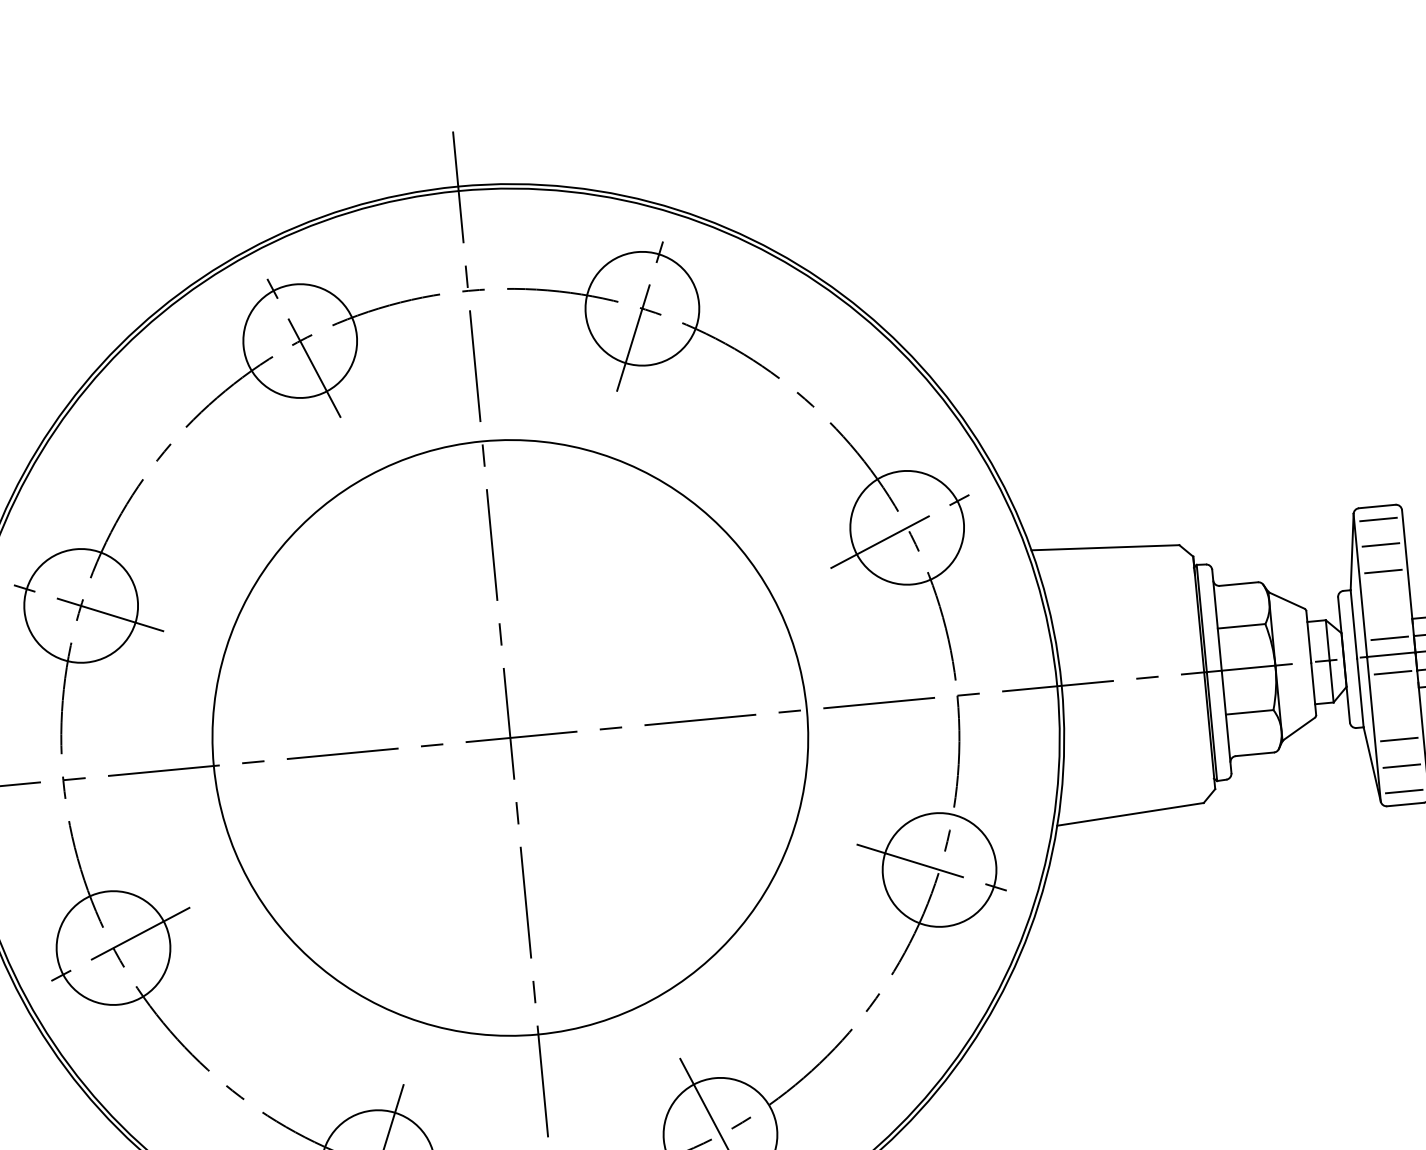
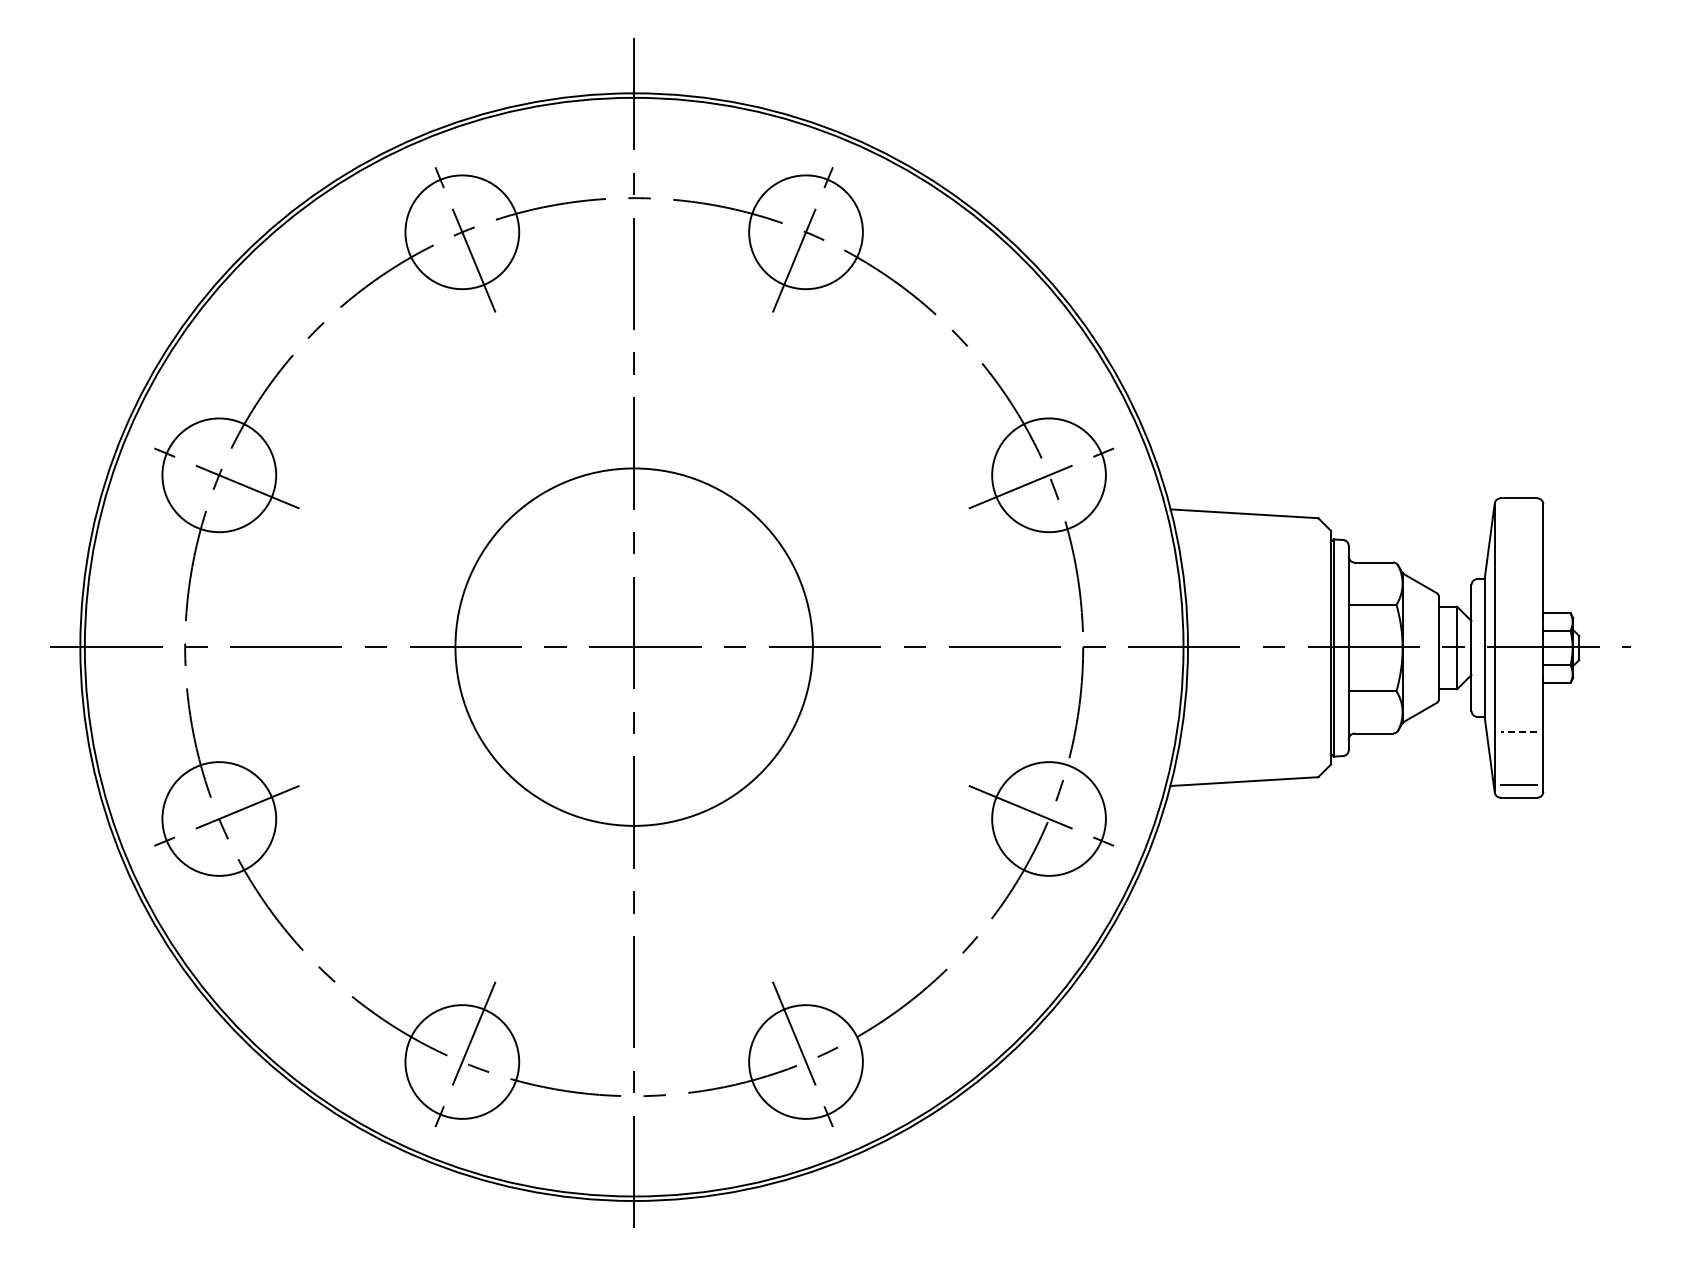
line: (1378, 519) -> (1518, 511), removed
line: (1380, 544) -> (1518, 536), removed
line: (1382, 571) -> (1518, 563), removed
line: (1389, 638) -> (1518, 630), removed
line: (1392, 672) -> (1518, 665), removed
circle: (510, 738) -> (634, 647), size x0.6
line: (1398, 739) -> (1518, 732), solid -> dashed
line: (1401, 766) -> (1518, 759), removed

